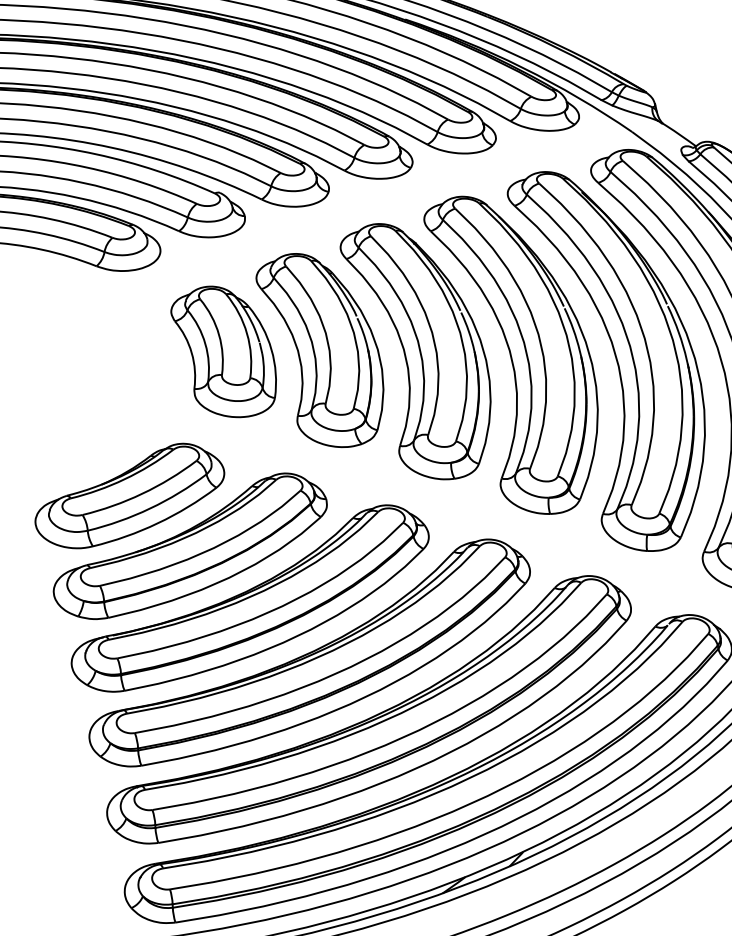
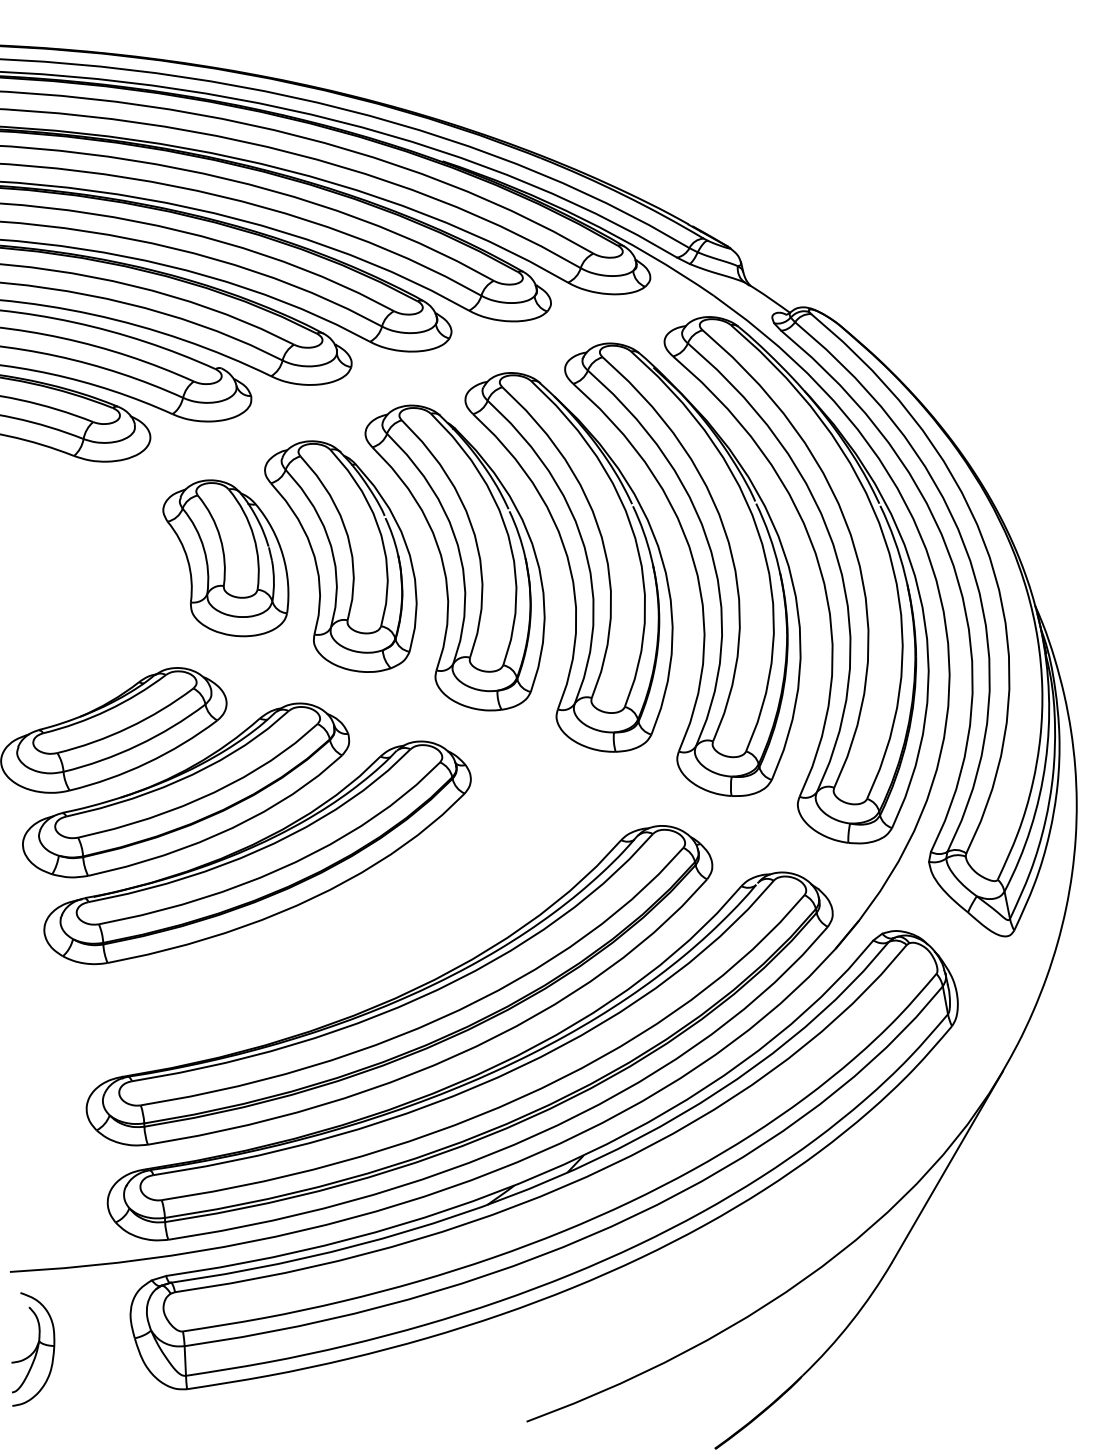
part: (309, 652) -> (328, 917), removed

